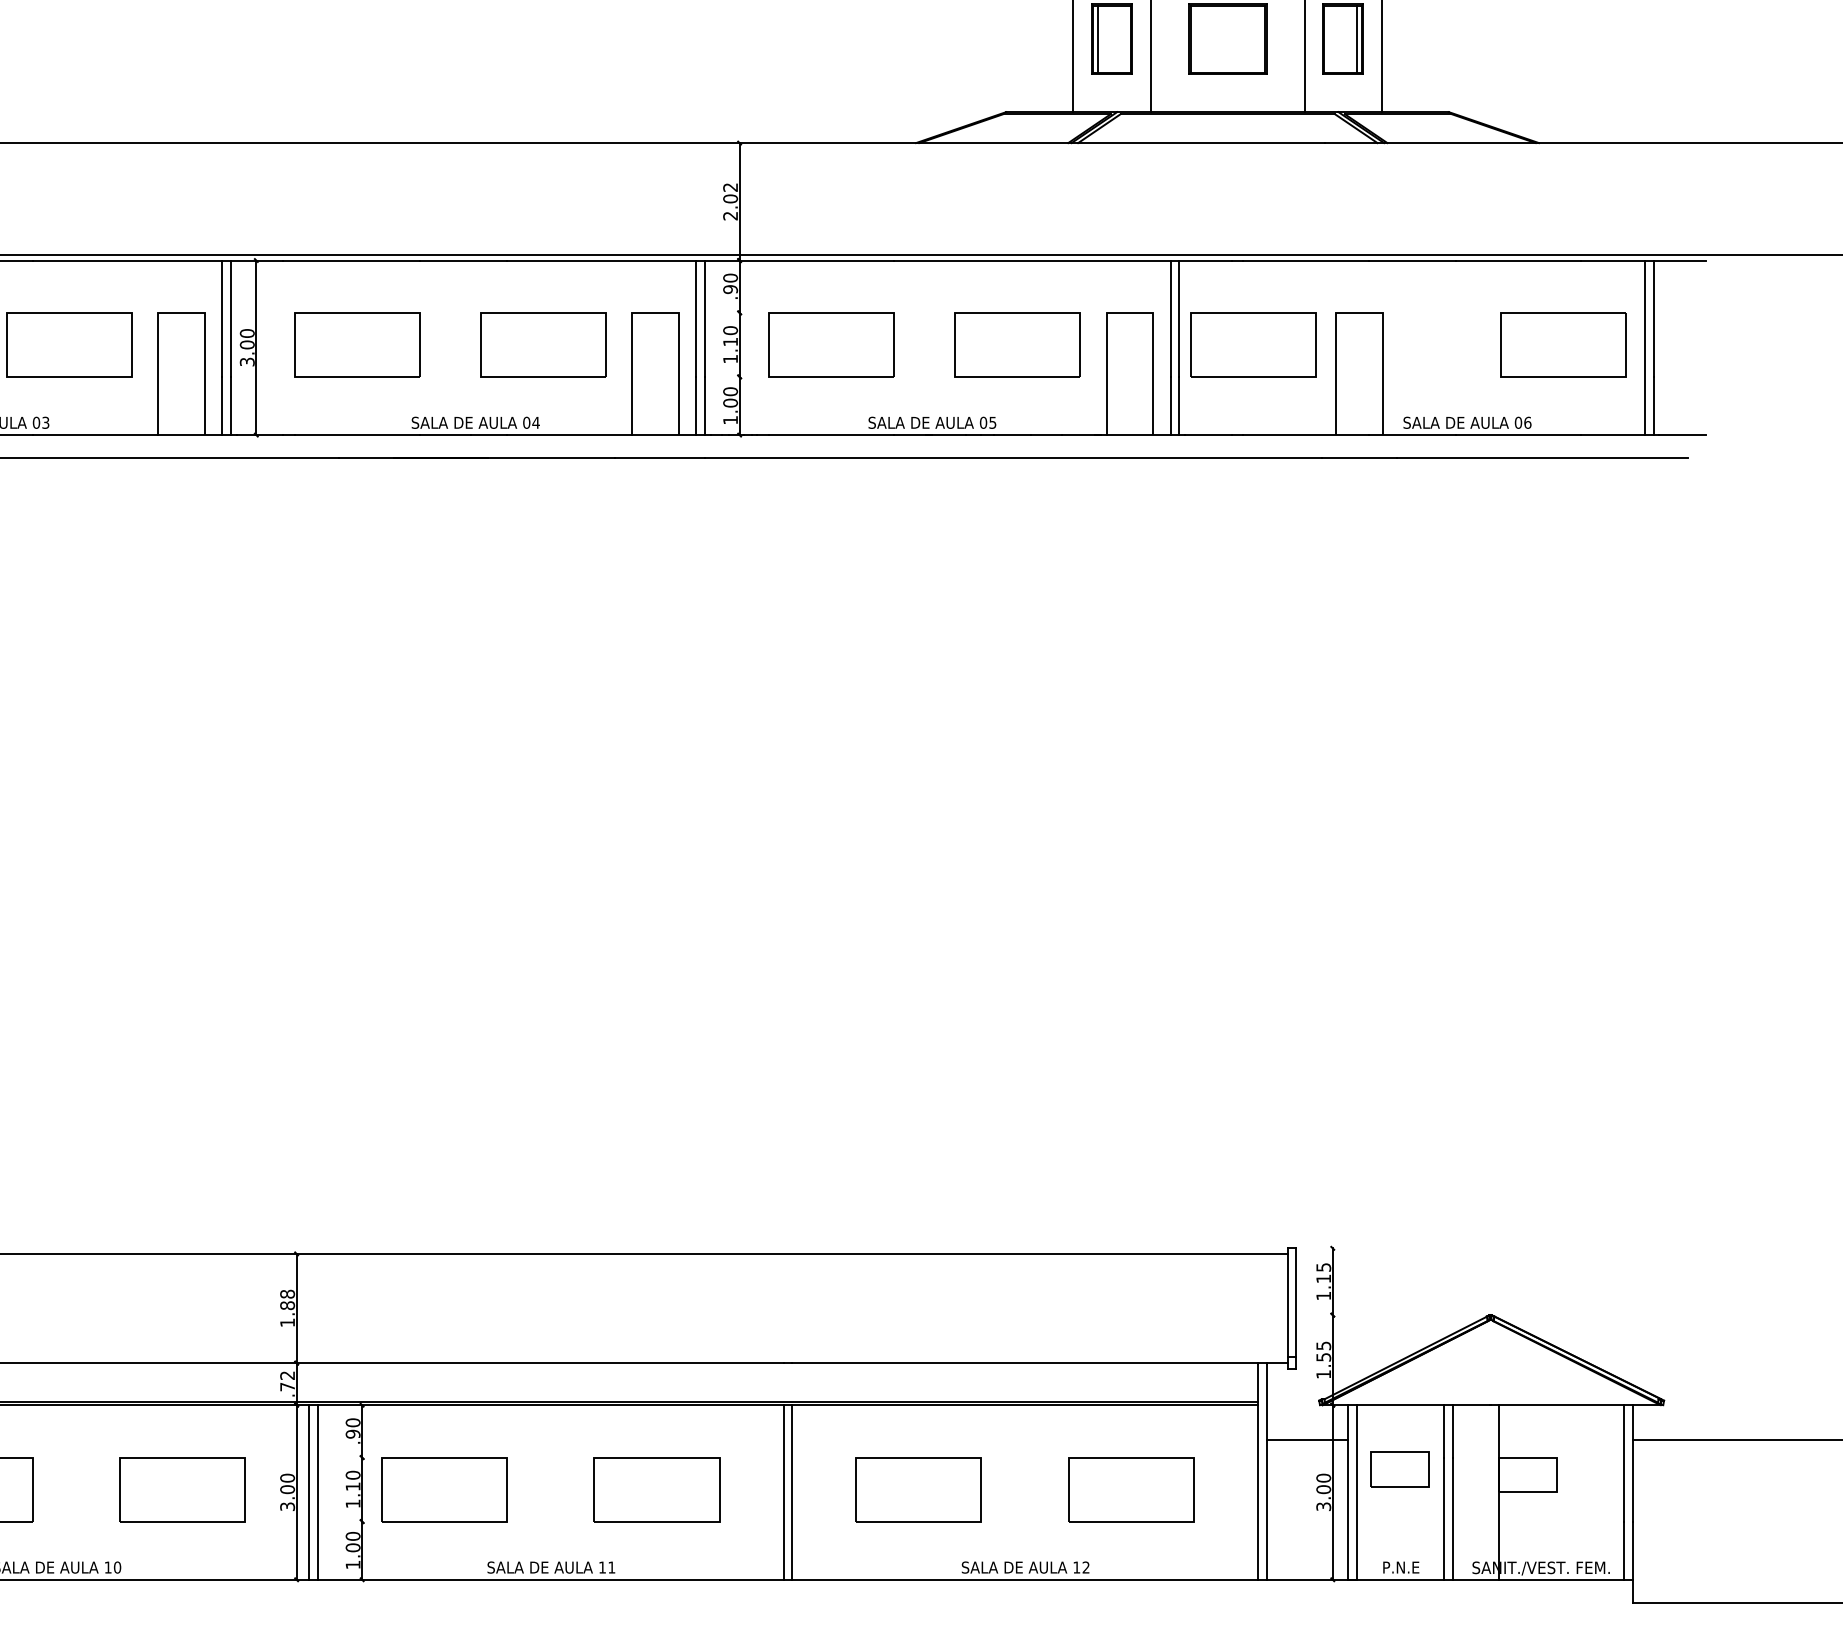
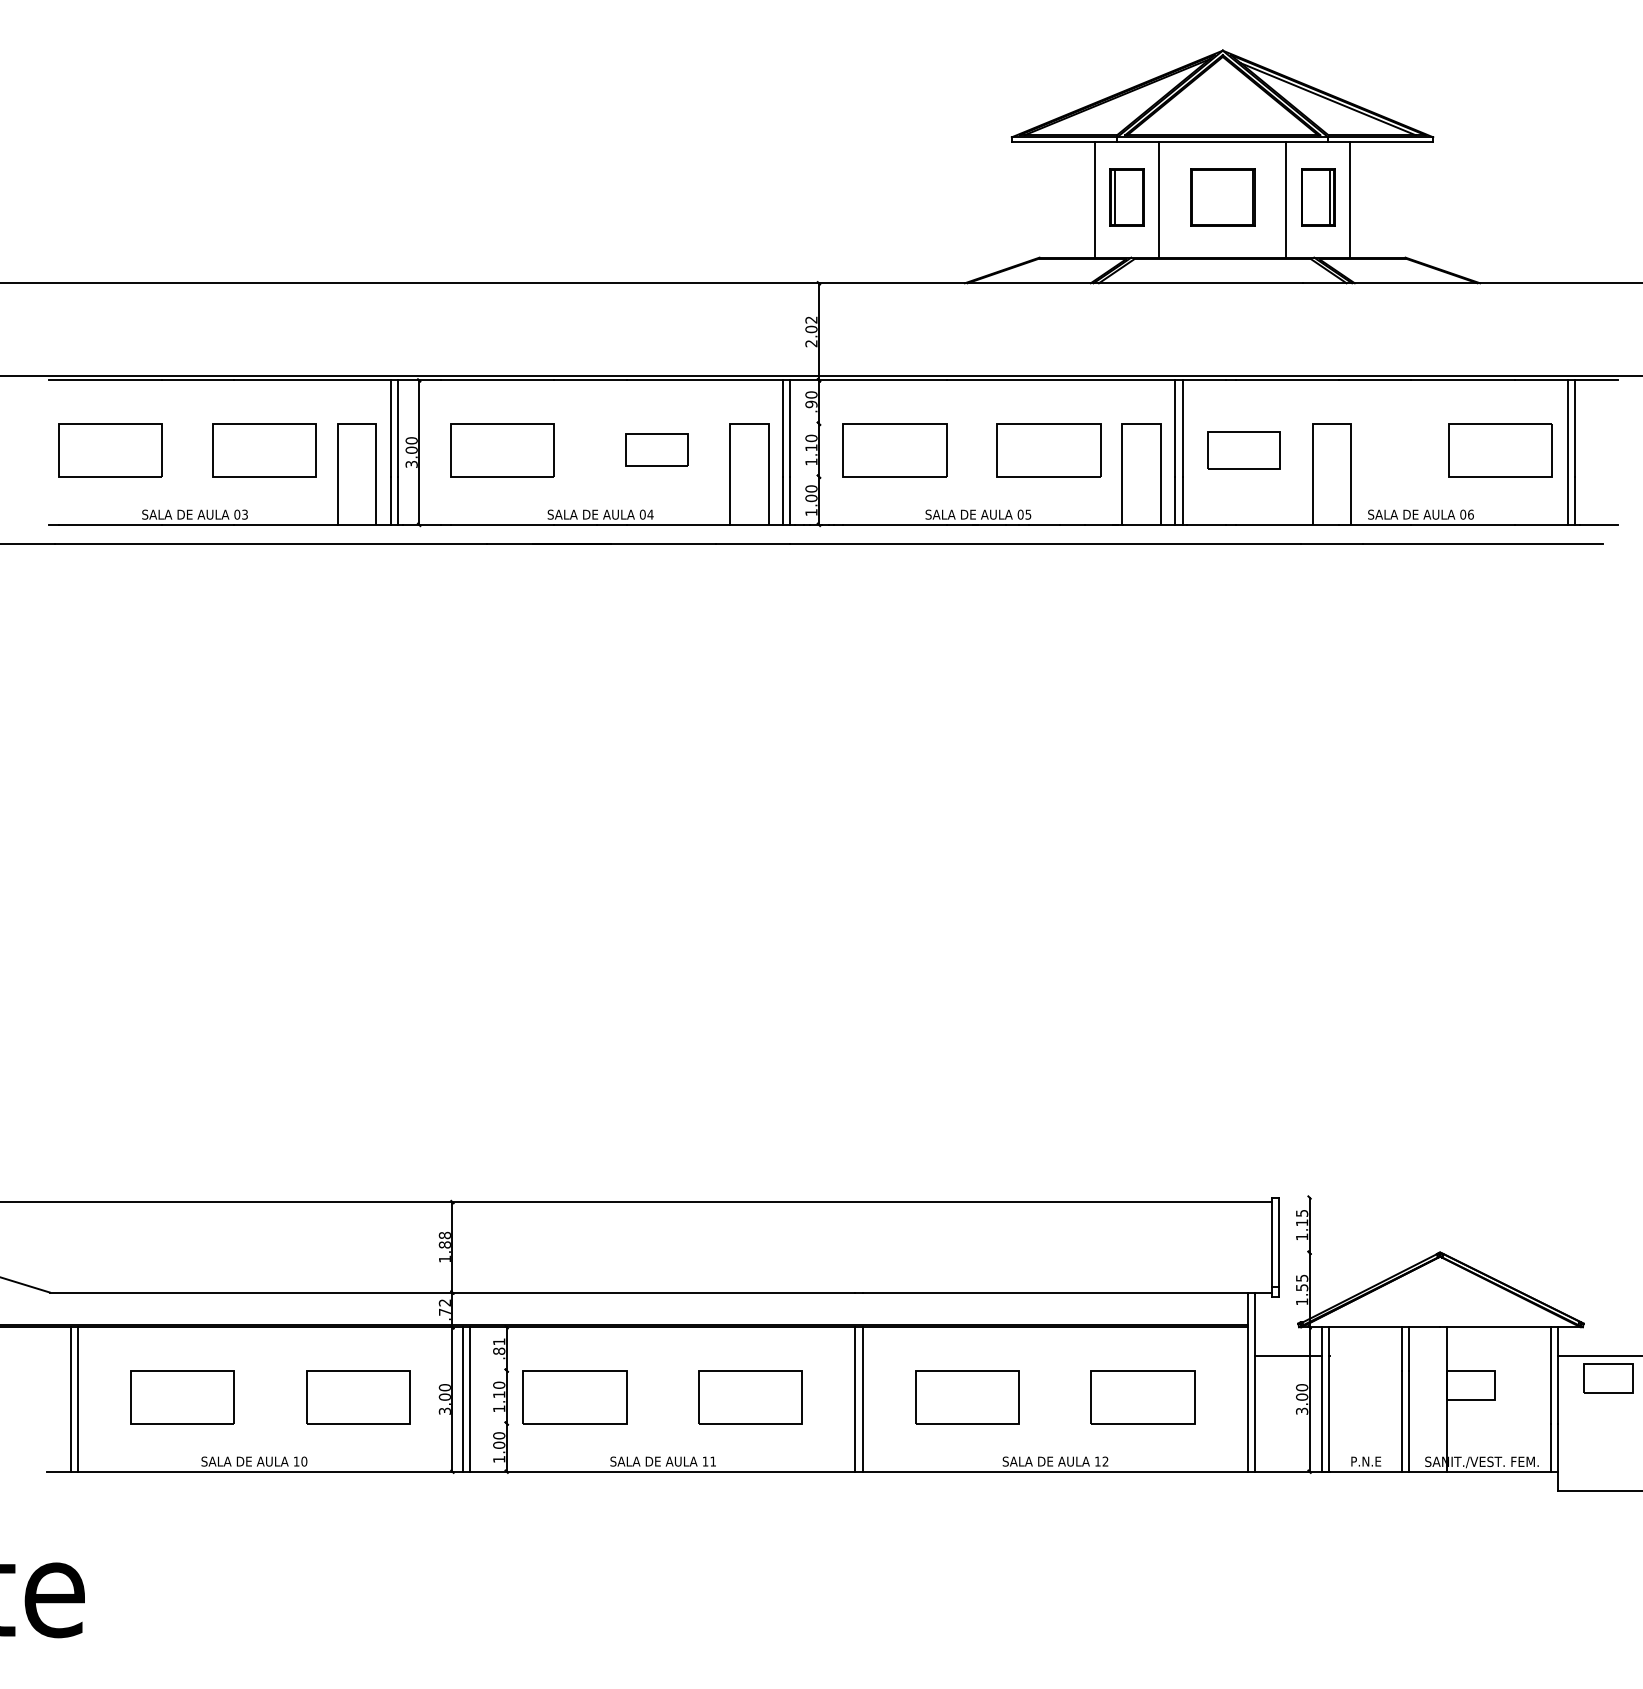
part: (543, 345) -> (656, 450), size x0.6
part: (1252, 345) -> (1243, 450), size x0.7
text: (353, 1428) -> (499, 1346), .90 -> .81
part: (1400, 1469) -> (1608, 1378), moved

